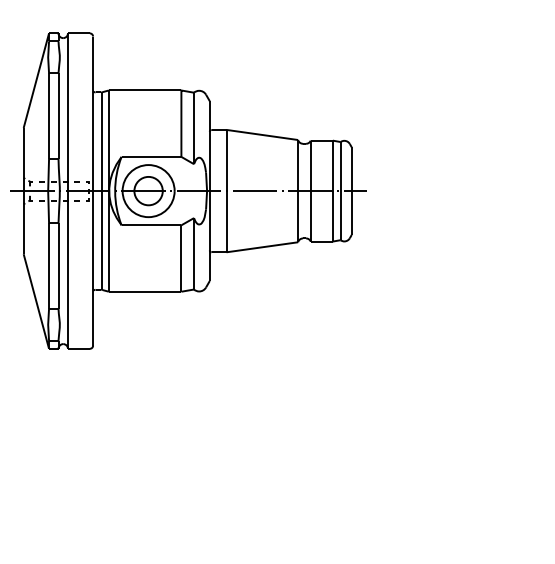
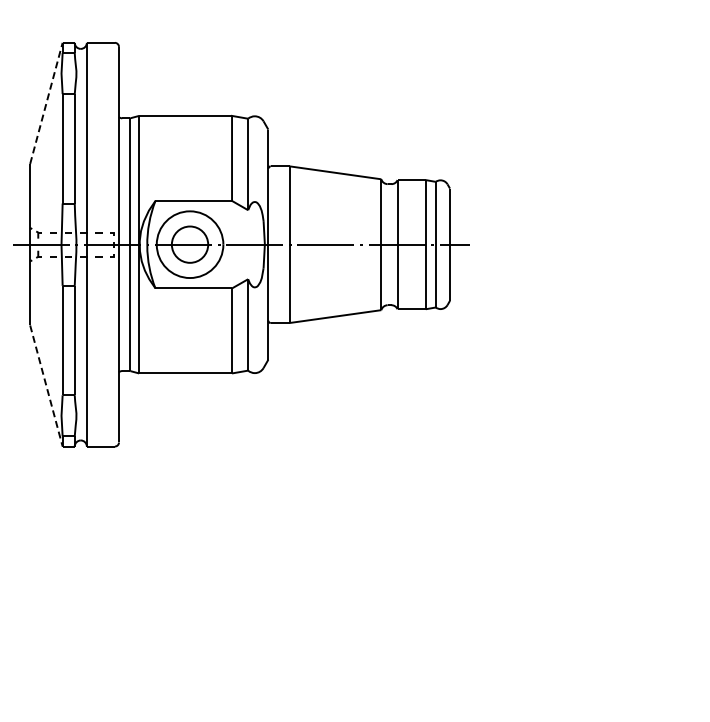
line: (36, 80) -> (46, 103), solid -> dashed
line: (36, 301) -> (46, 385), solid -> dashed

